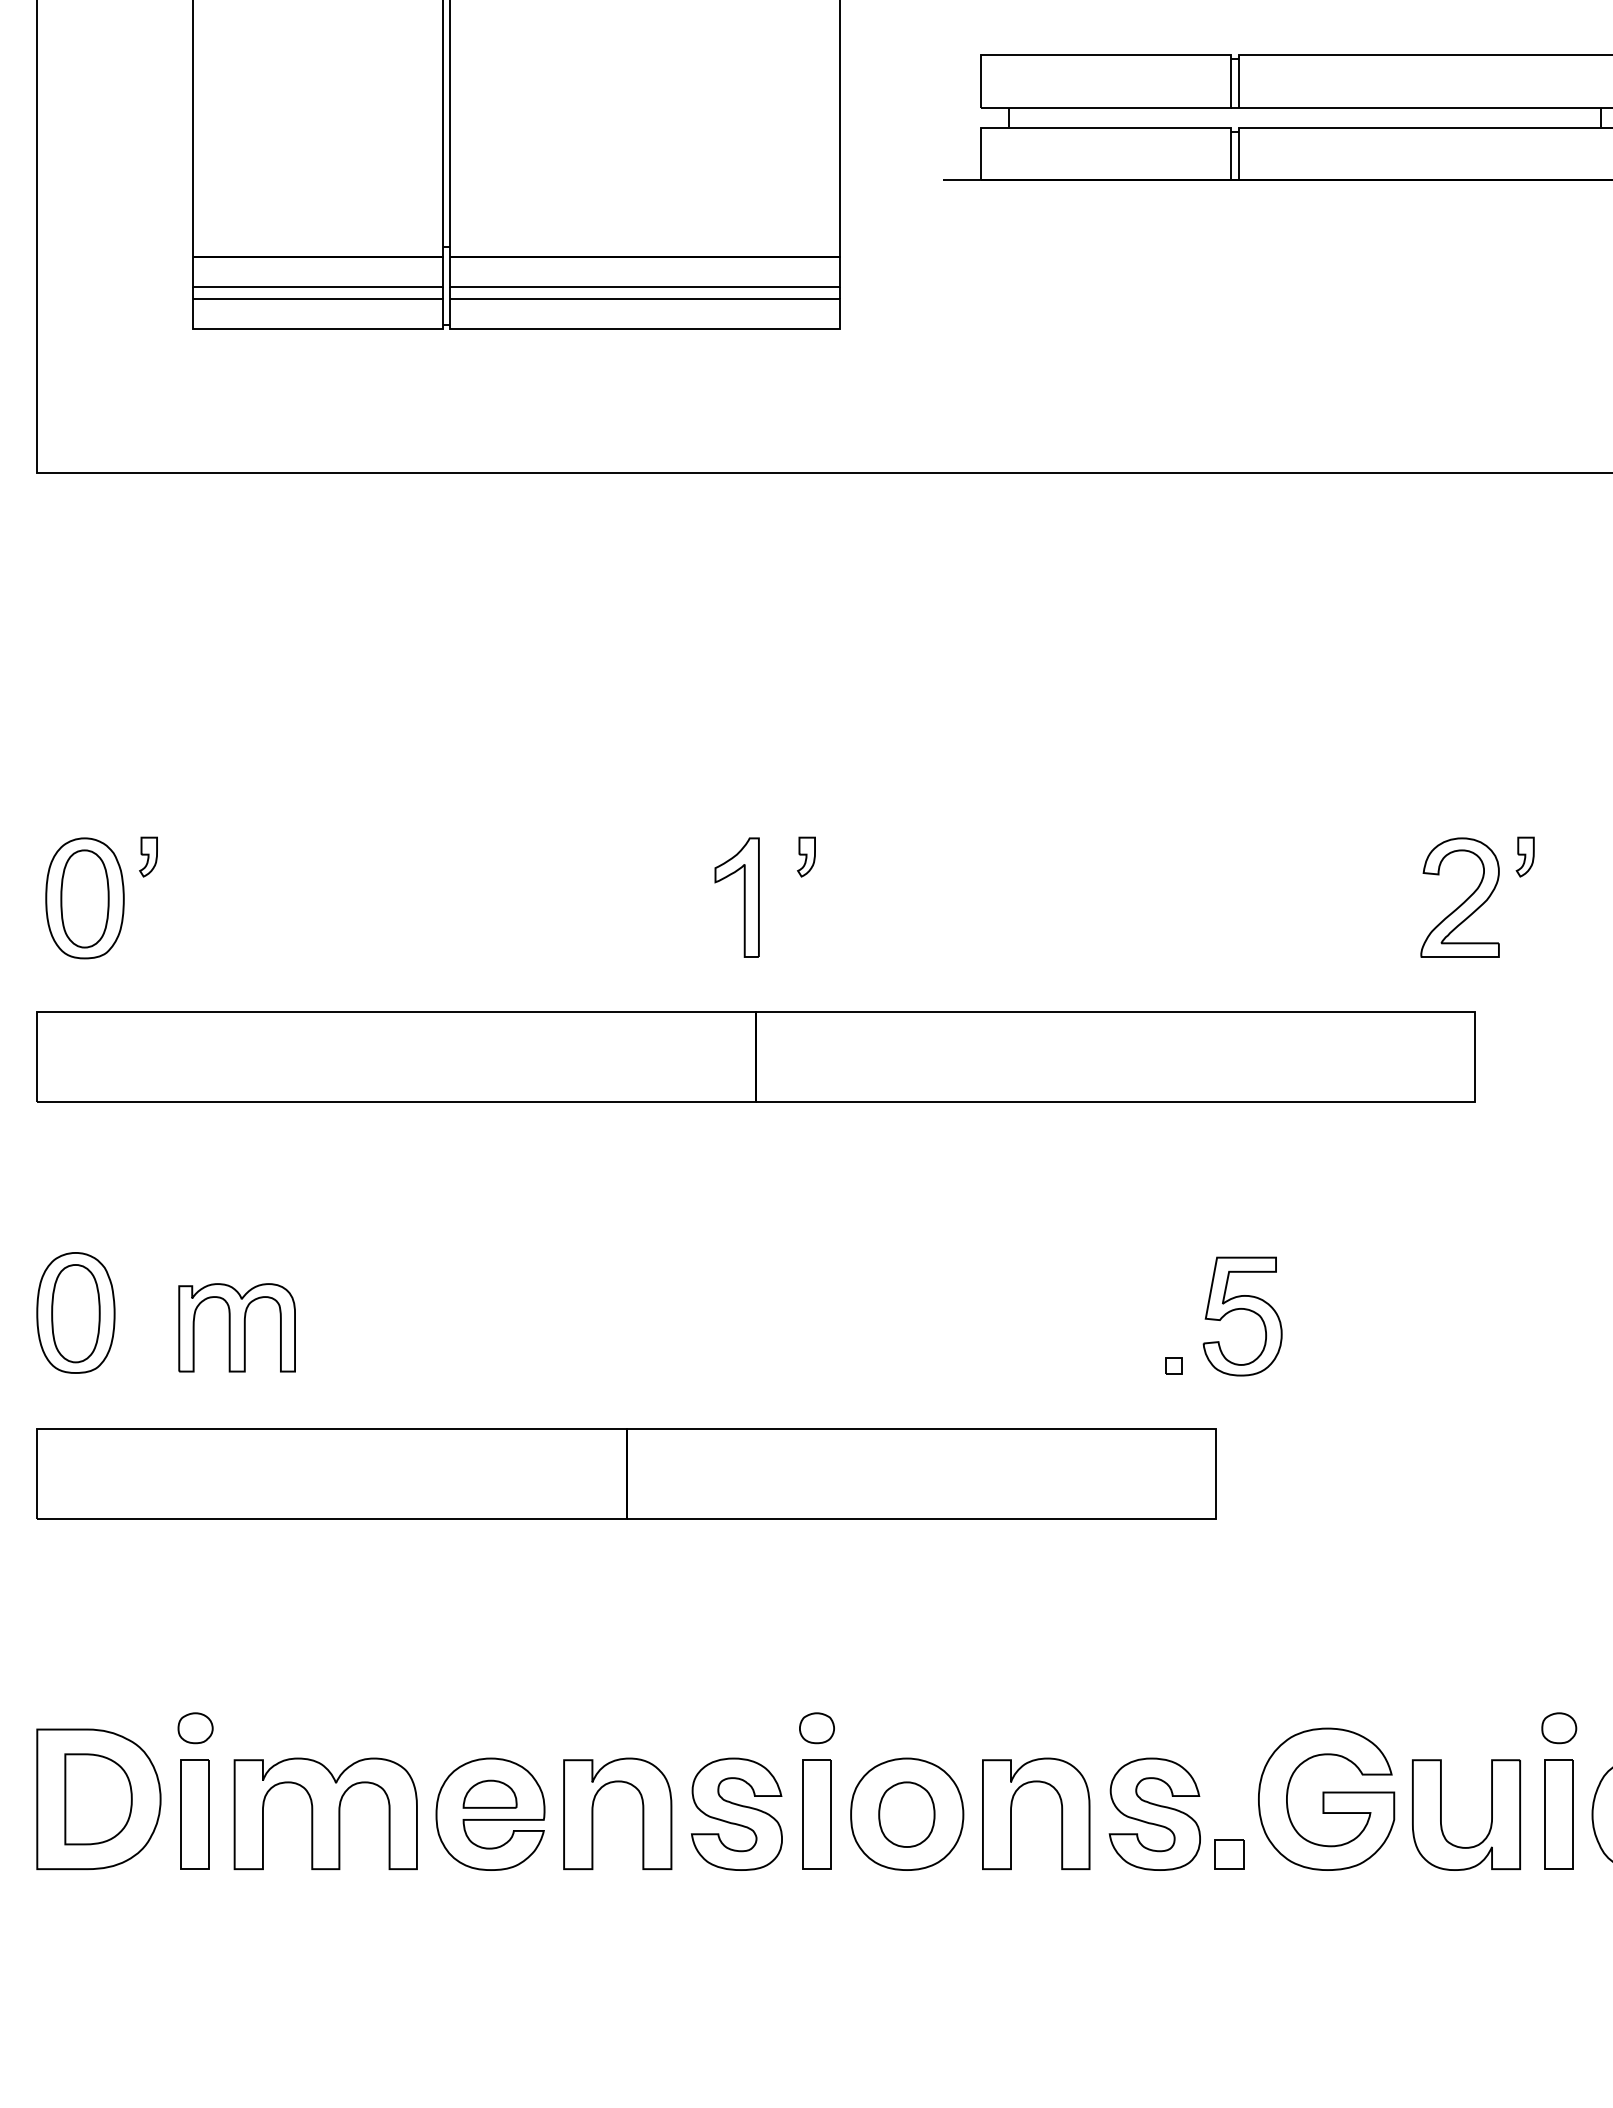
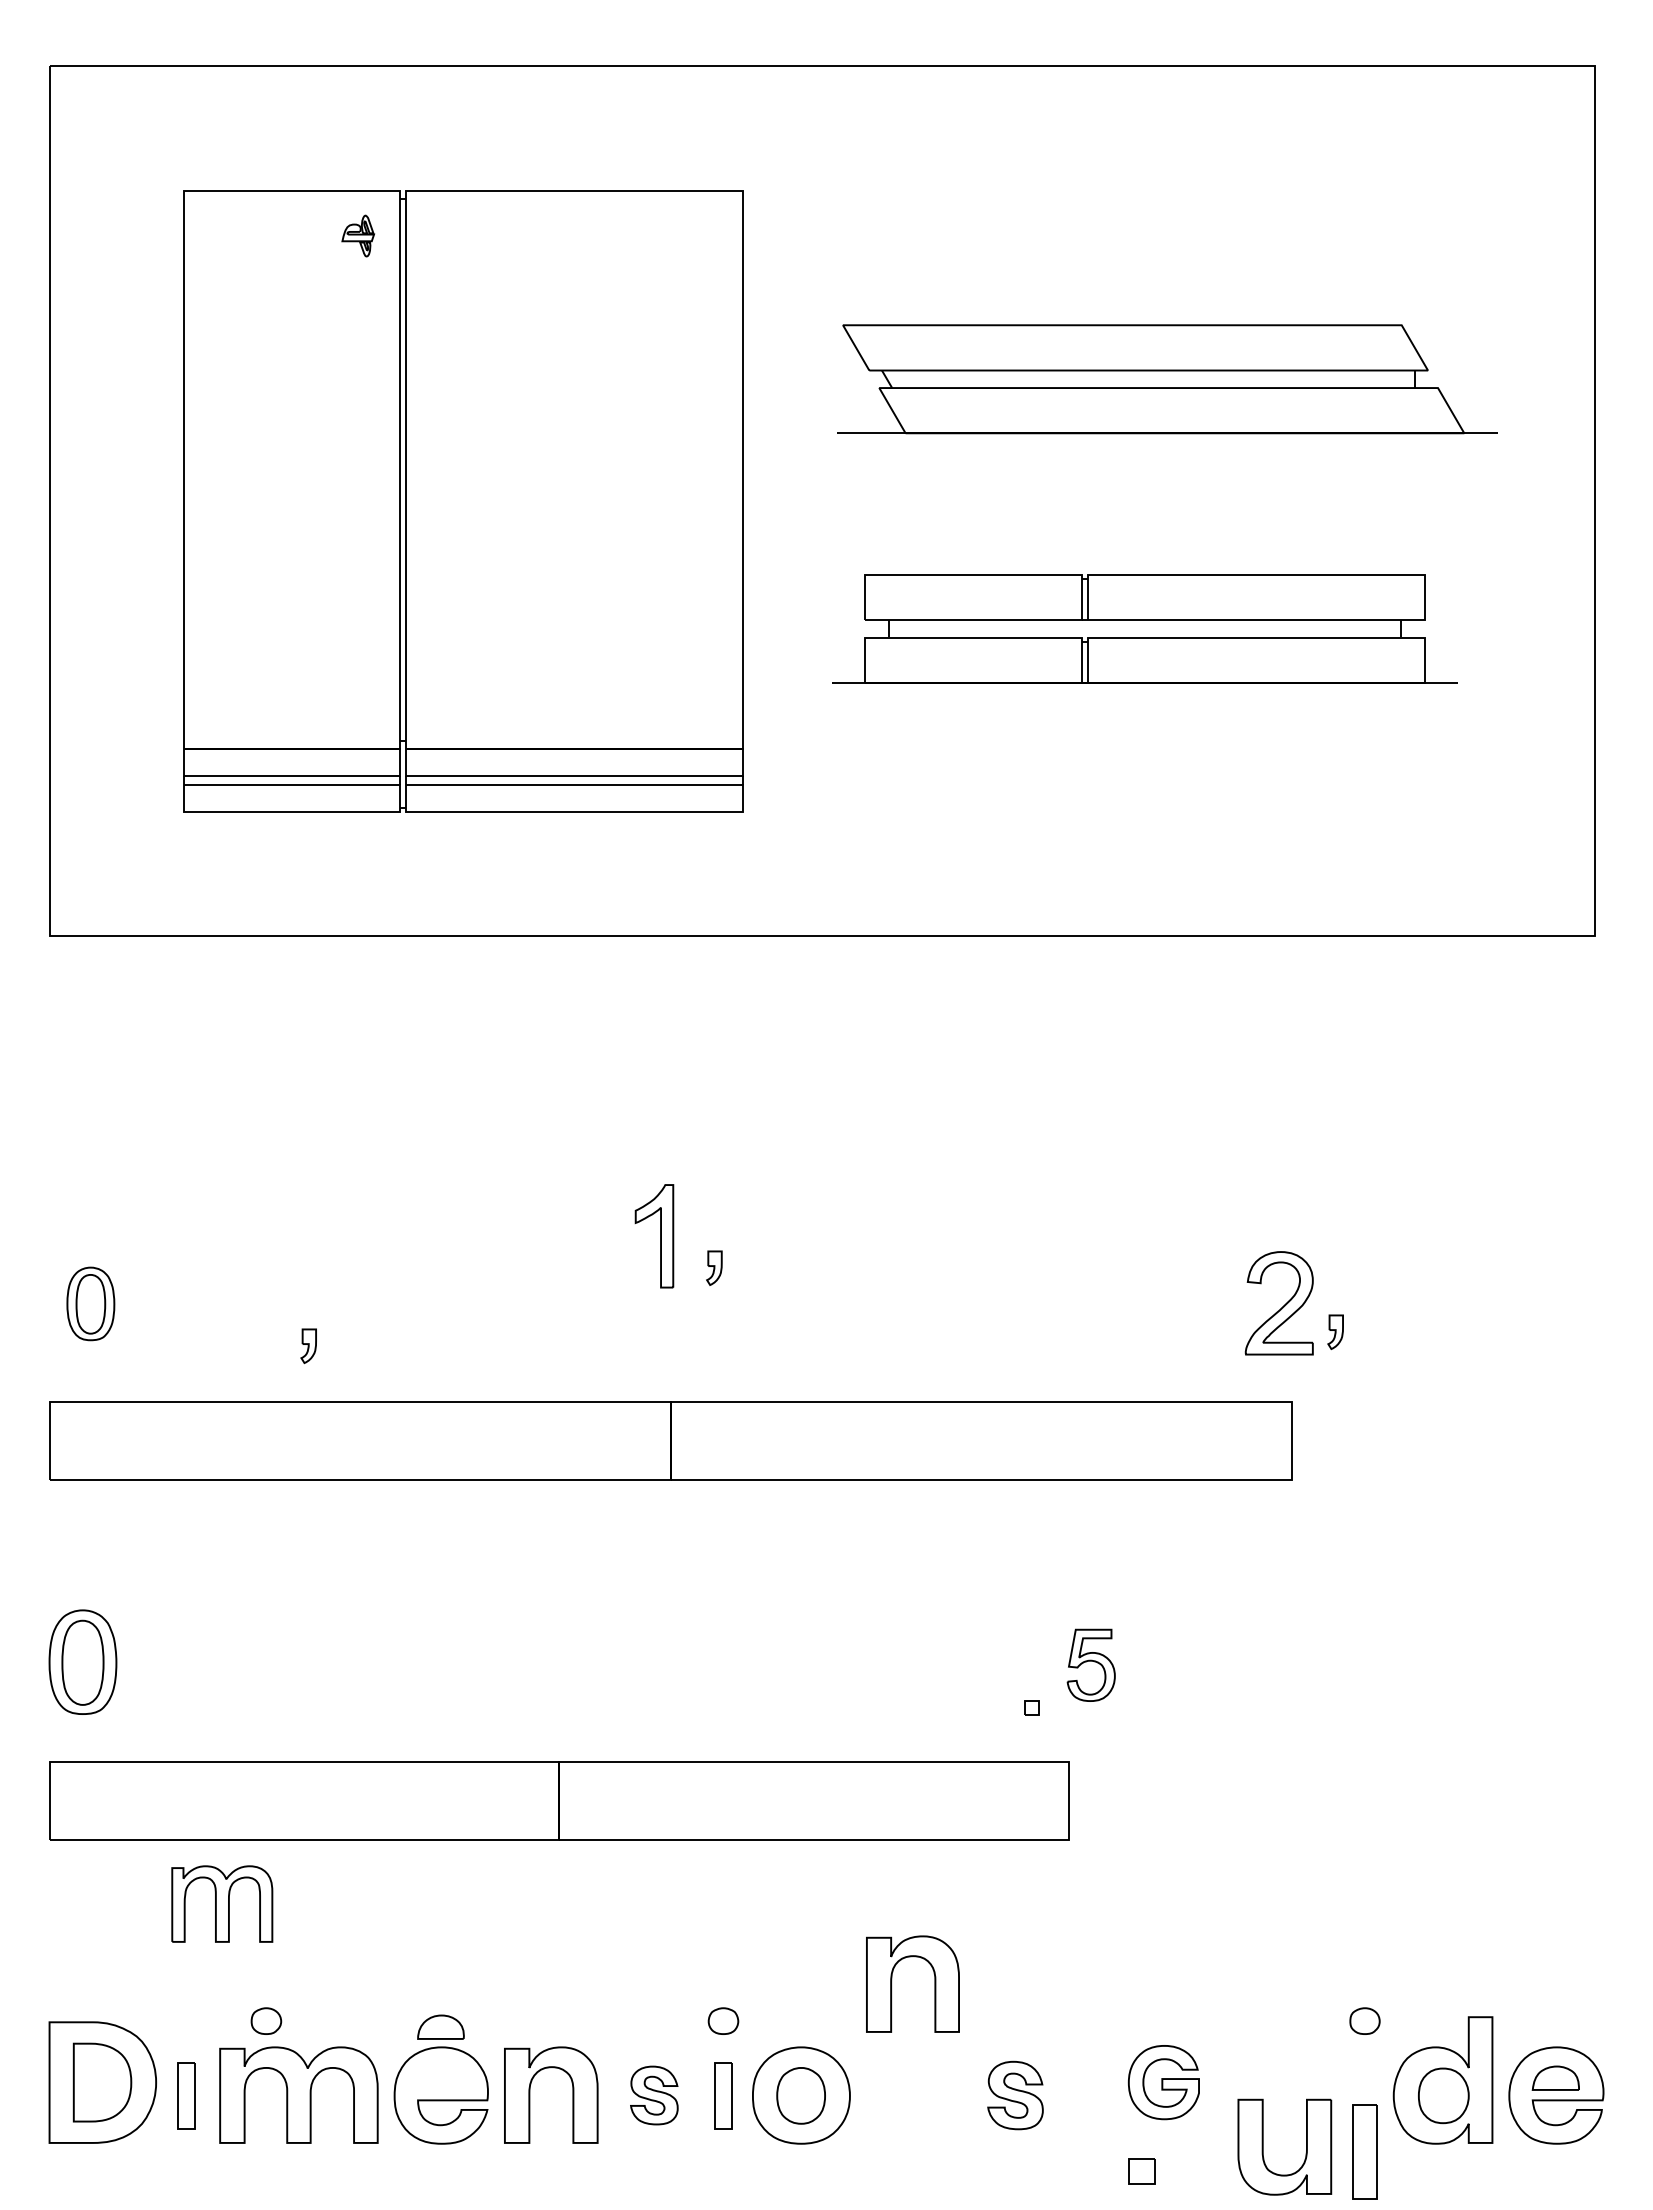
part: (148, 856) -> (308, 1345), moved
part: (1525, 856) -> (1335, 1331), moved
part: (84, 897) -> (90, 1303), size x0.7
part: (737, 897) -> (654, 1236), moved
part: (1241, 1316) -> (1090, 1665), size x0.7
part: (237, 1327) -> (222, 1903), moved
part: (195, 1727) -> (266, 2020), moved
part: (489, 1793) -> (440, 2026), moved
part: (1326, 1799) -> (1163, 2082), size x0.6
part: (1012, 1810) -> (892, 1981), moved
part: (194, 1814) -> (185, 2095), size x0.7
part: (737, 1814) -> (654, 2095), size x0.6
part: (817, 1814) -> (723, 2095), size x0.7
part: (1154, 1814) -> (1015, 2095), size x0.7
part: (1441, 1814) -> (1263, 2146), moved
part: (1558, 1814) -> (1364, 2151), moved
part: (1228, 1854) -> (1141, 2171), moved

